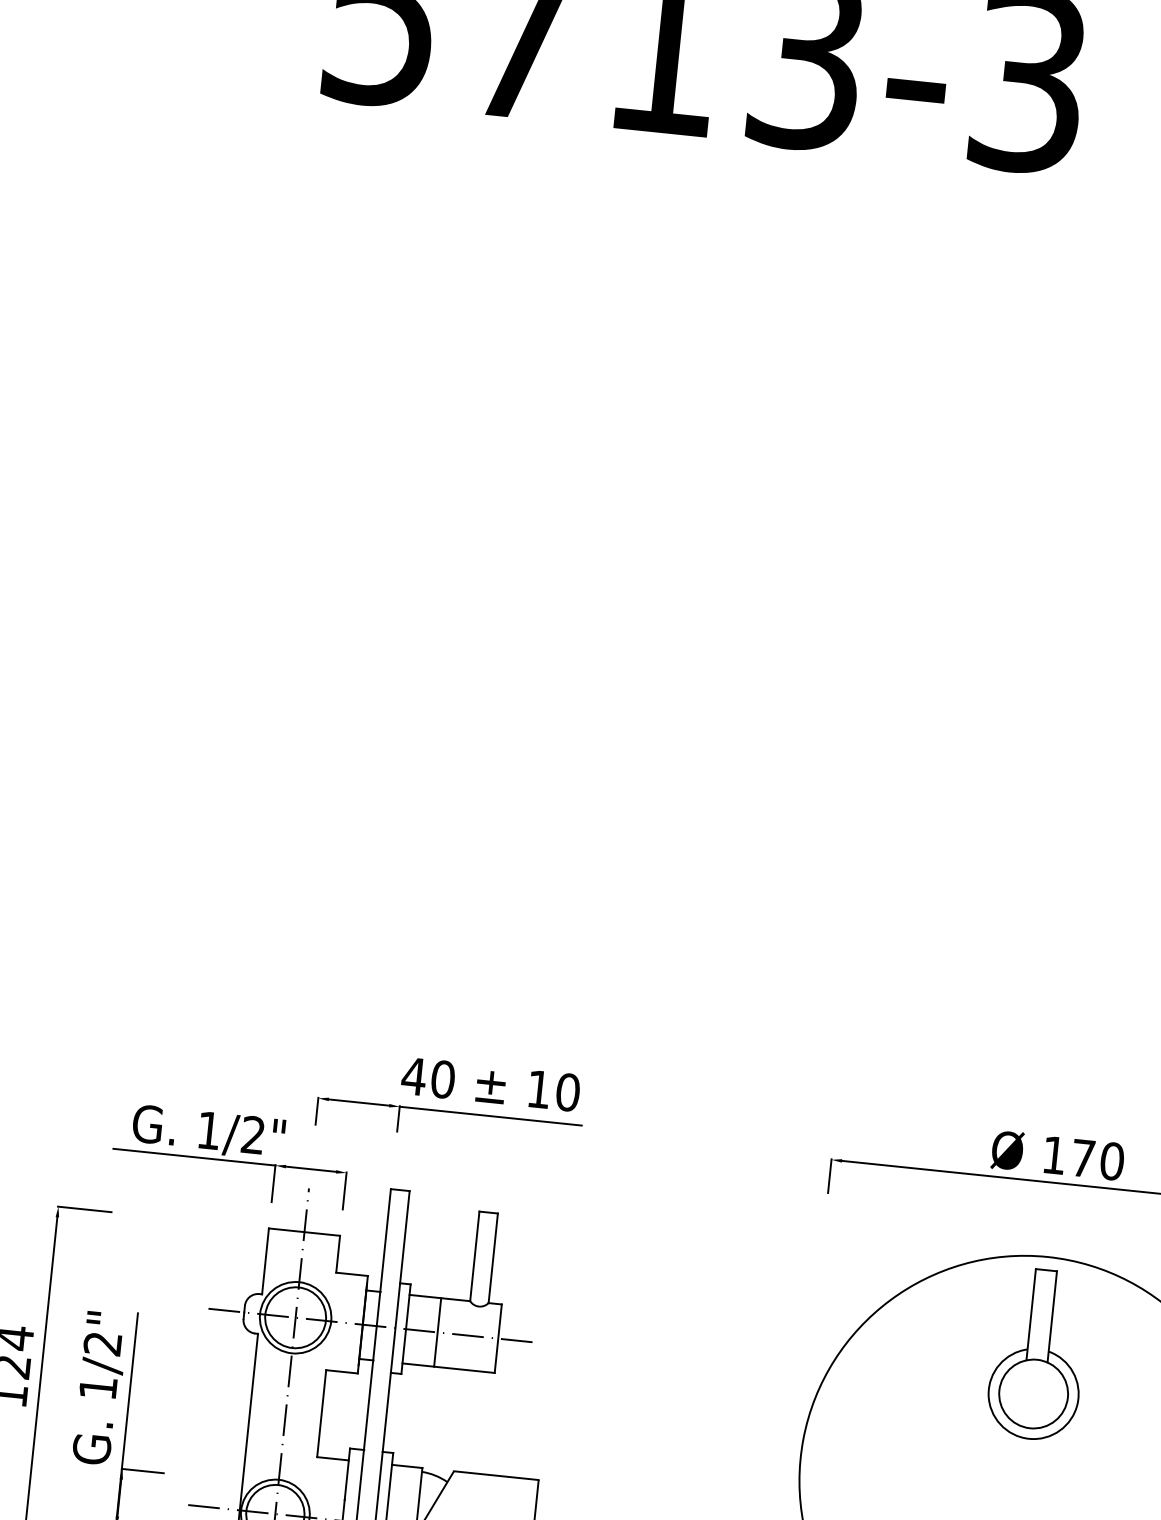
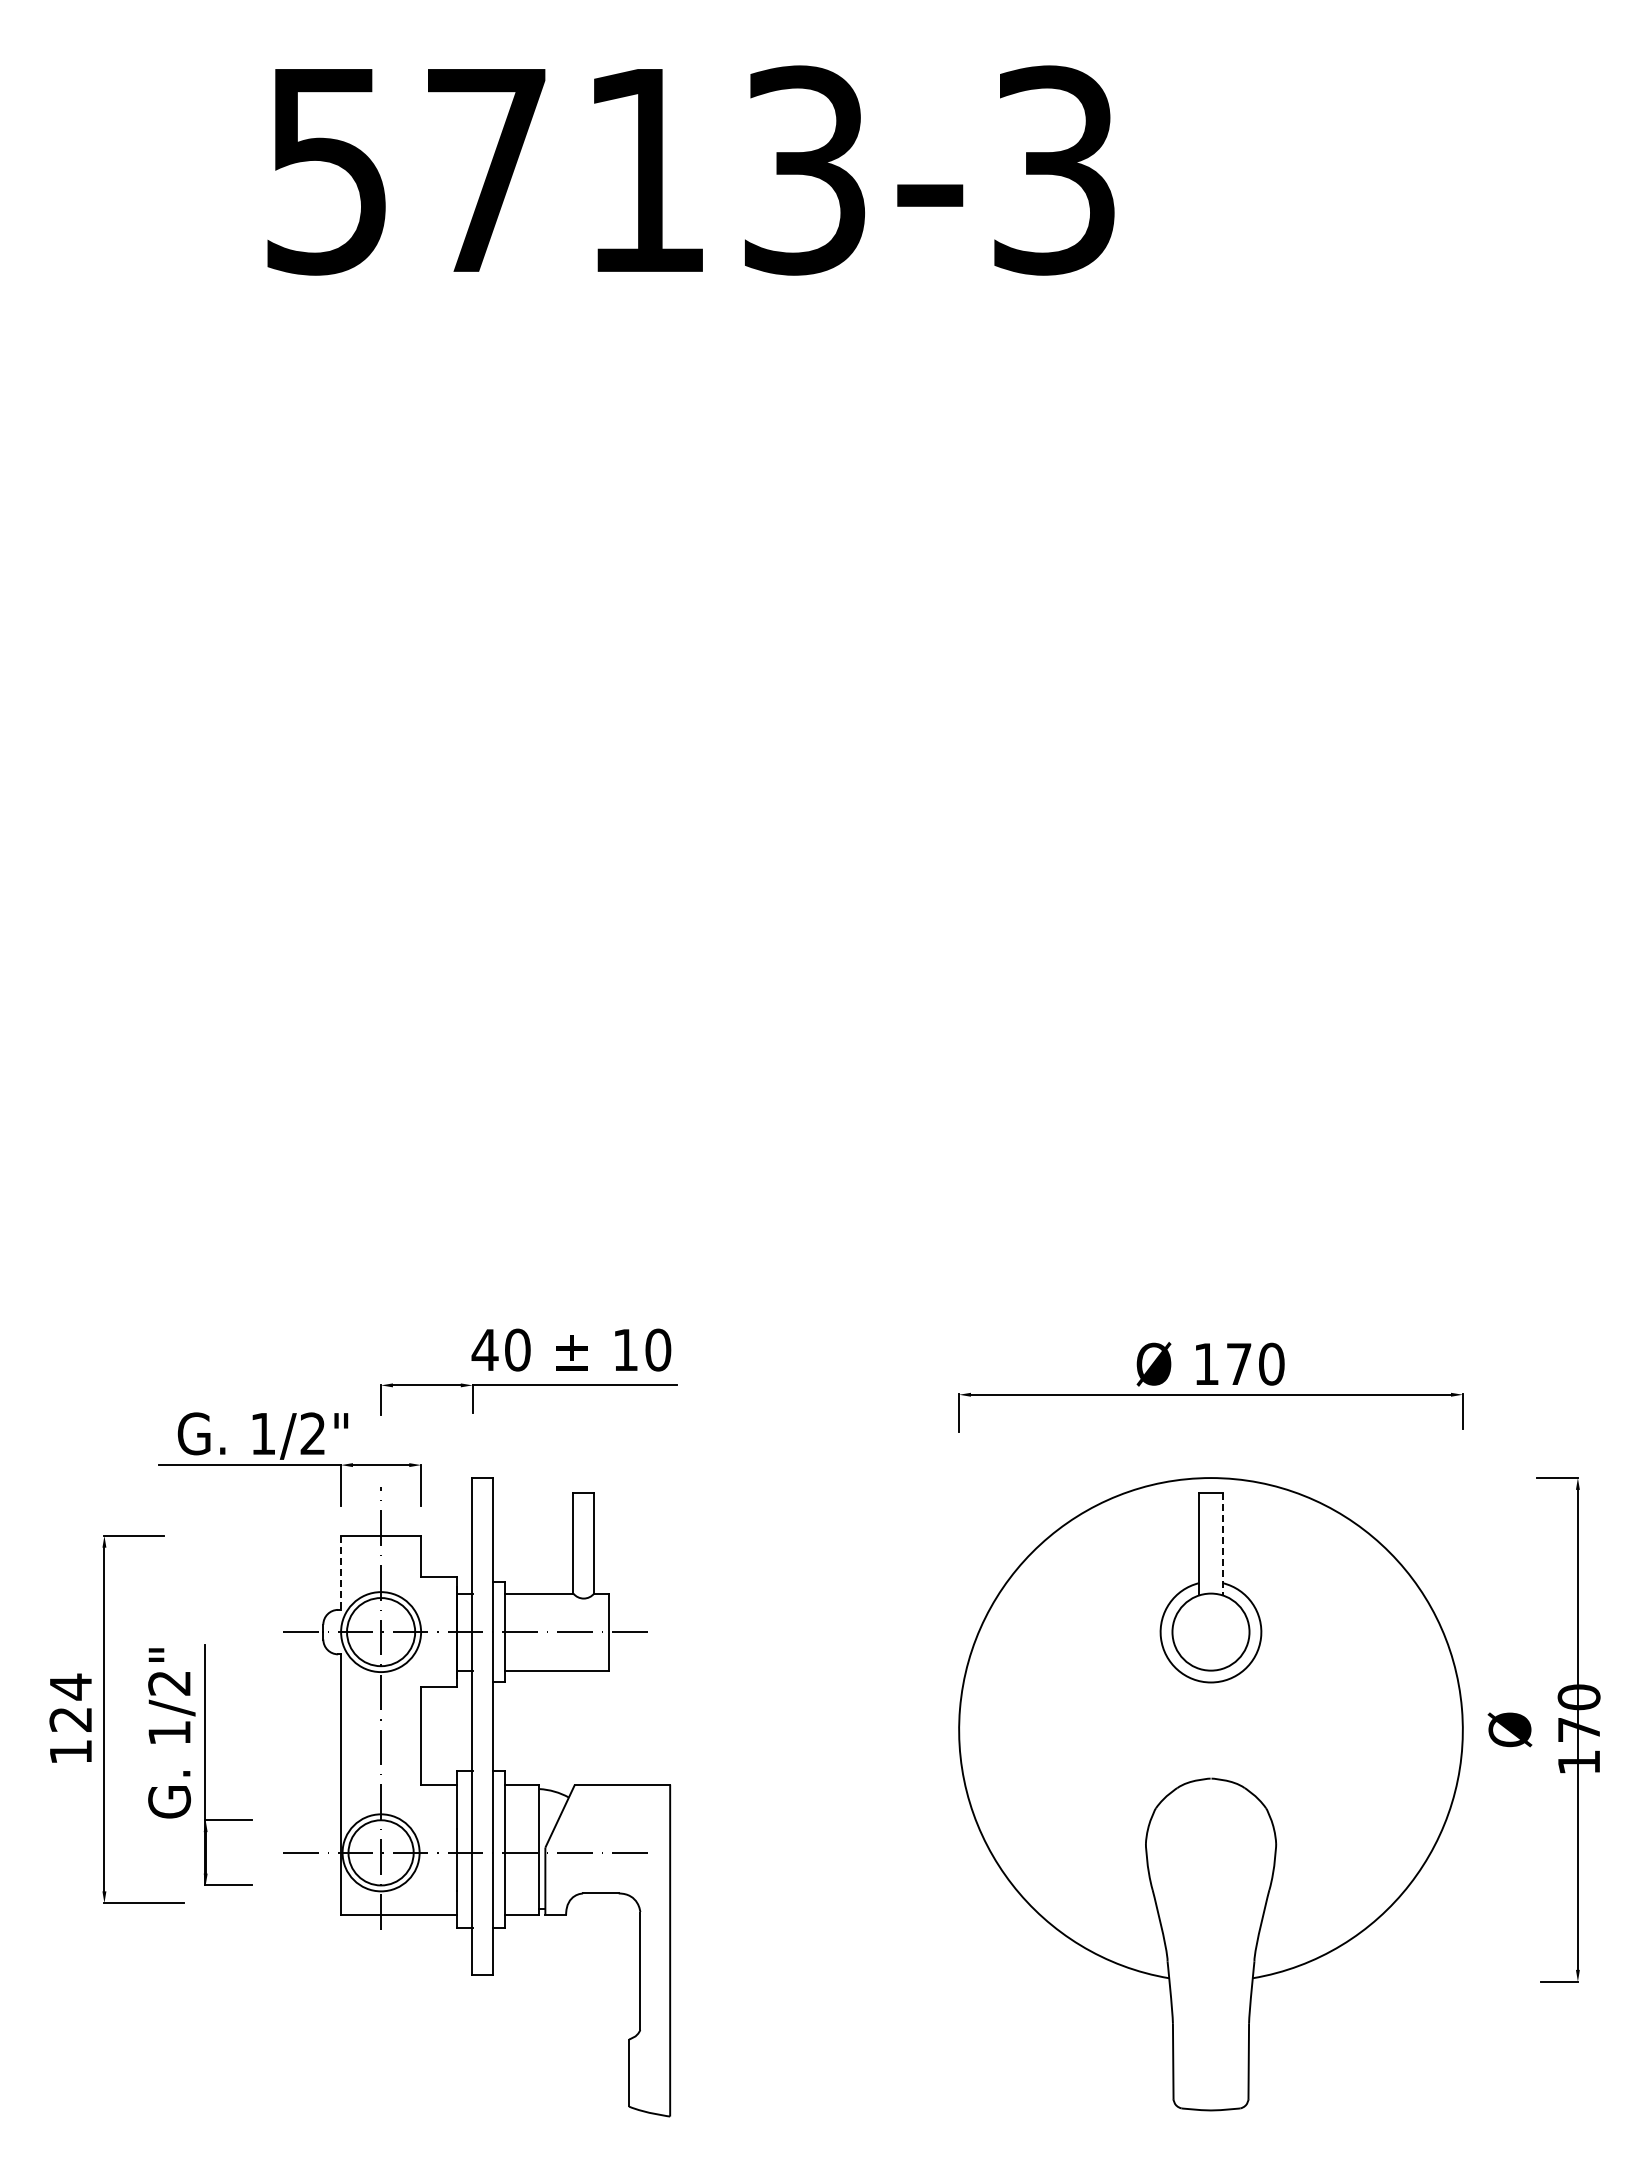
line: (265, 1262) -> (341, 1573), solid -> dashed
line: (1051, 1317) -> (1222, 1544), solid -> dashed
line: (437, 1331) -> (540, 1631), removed

